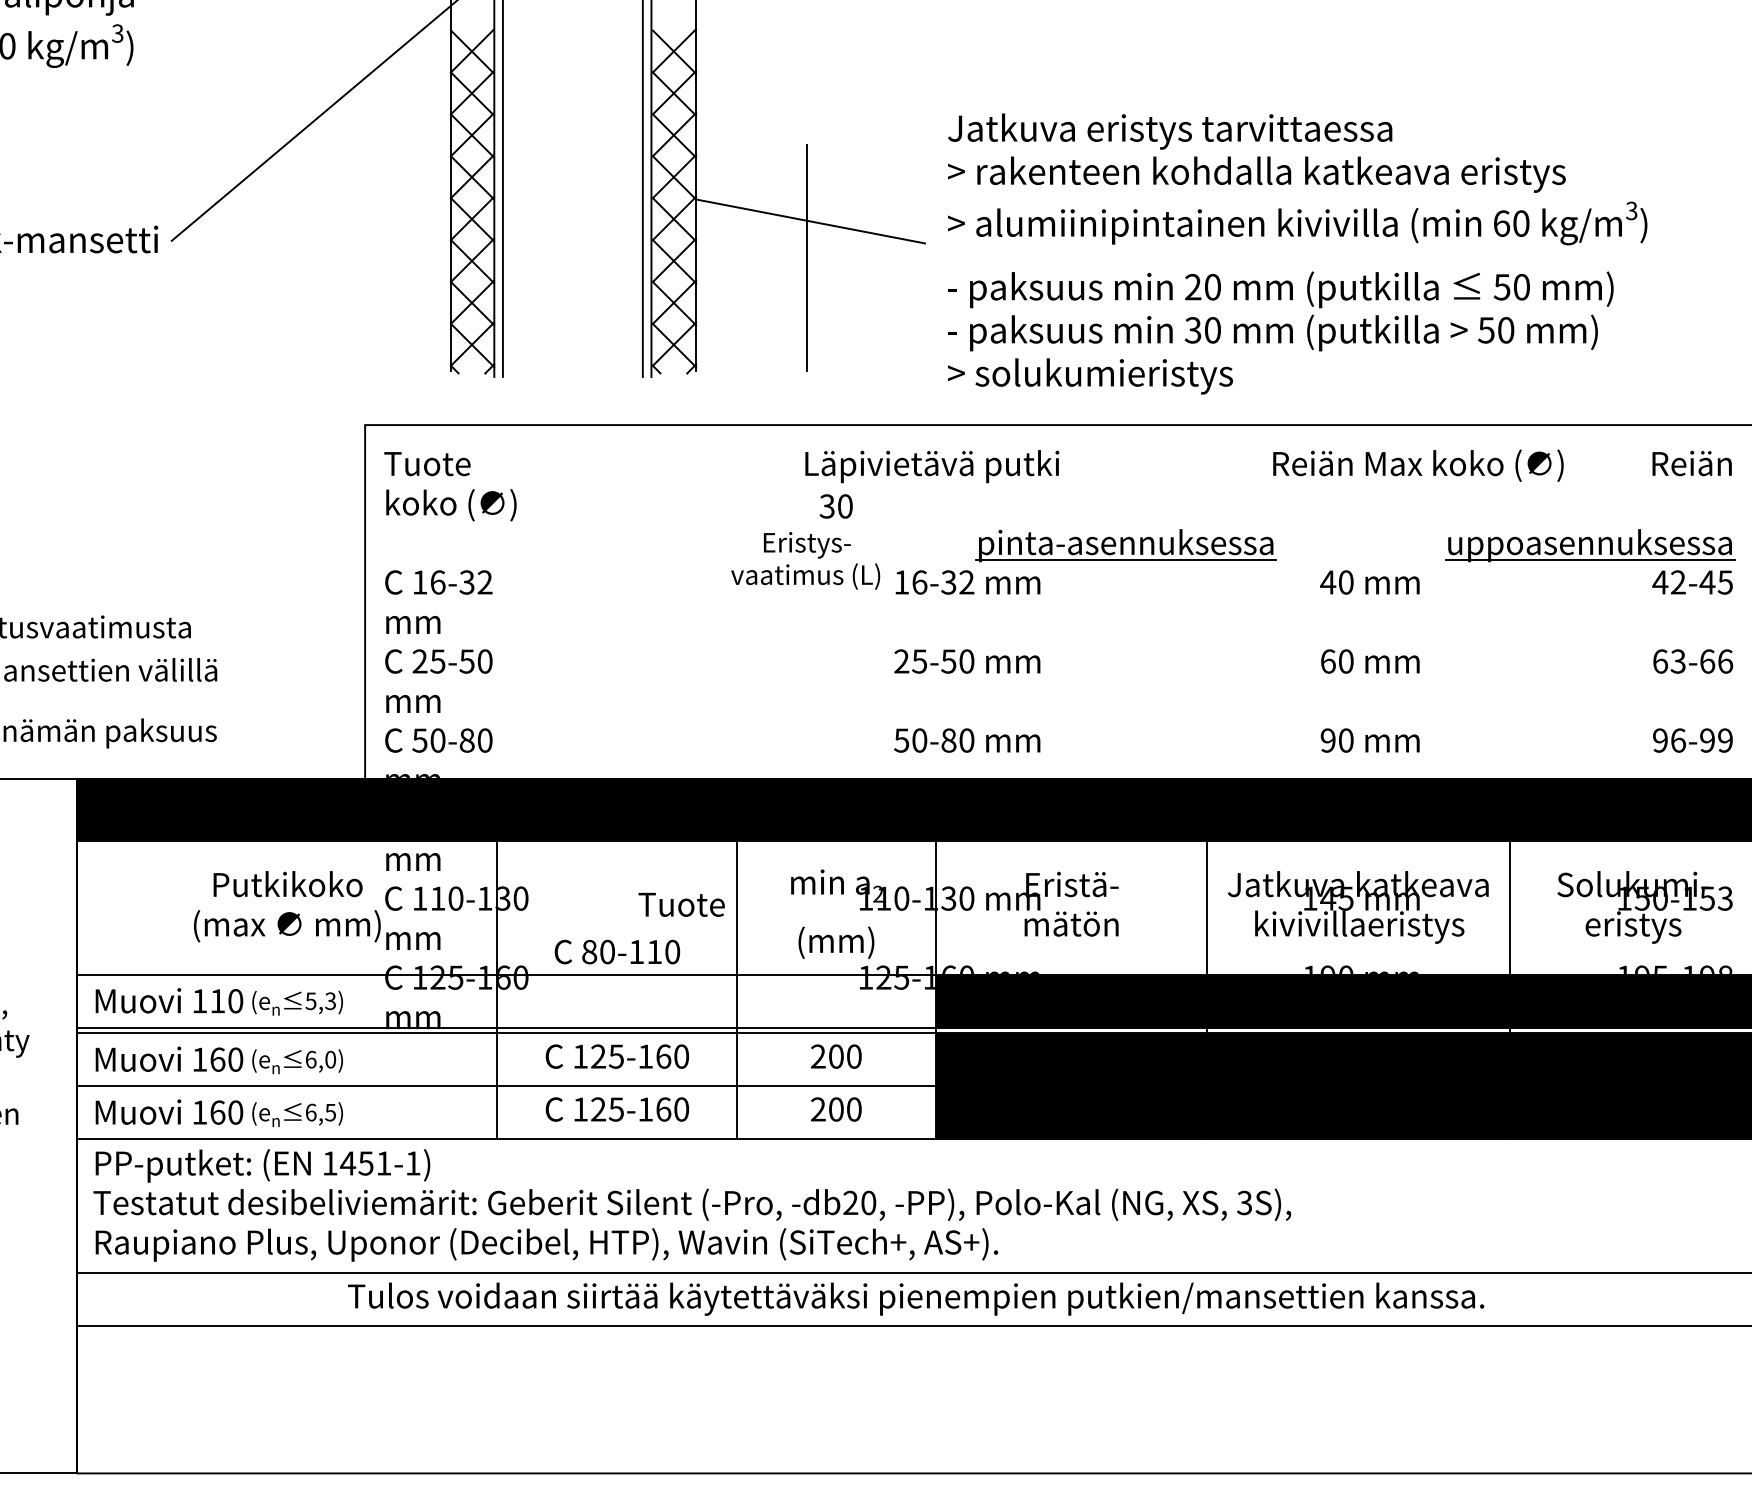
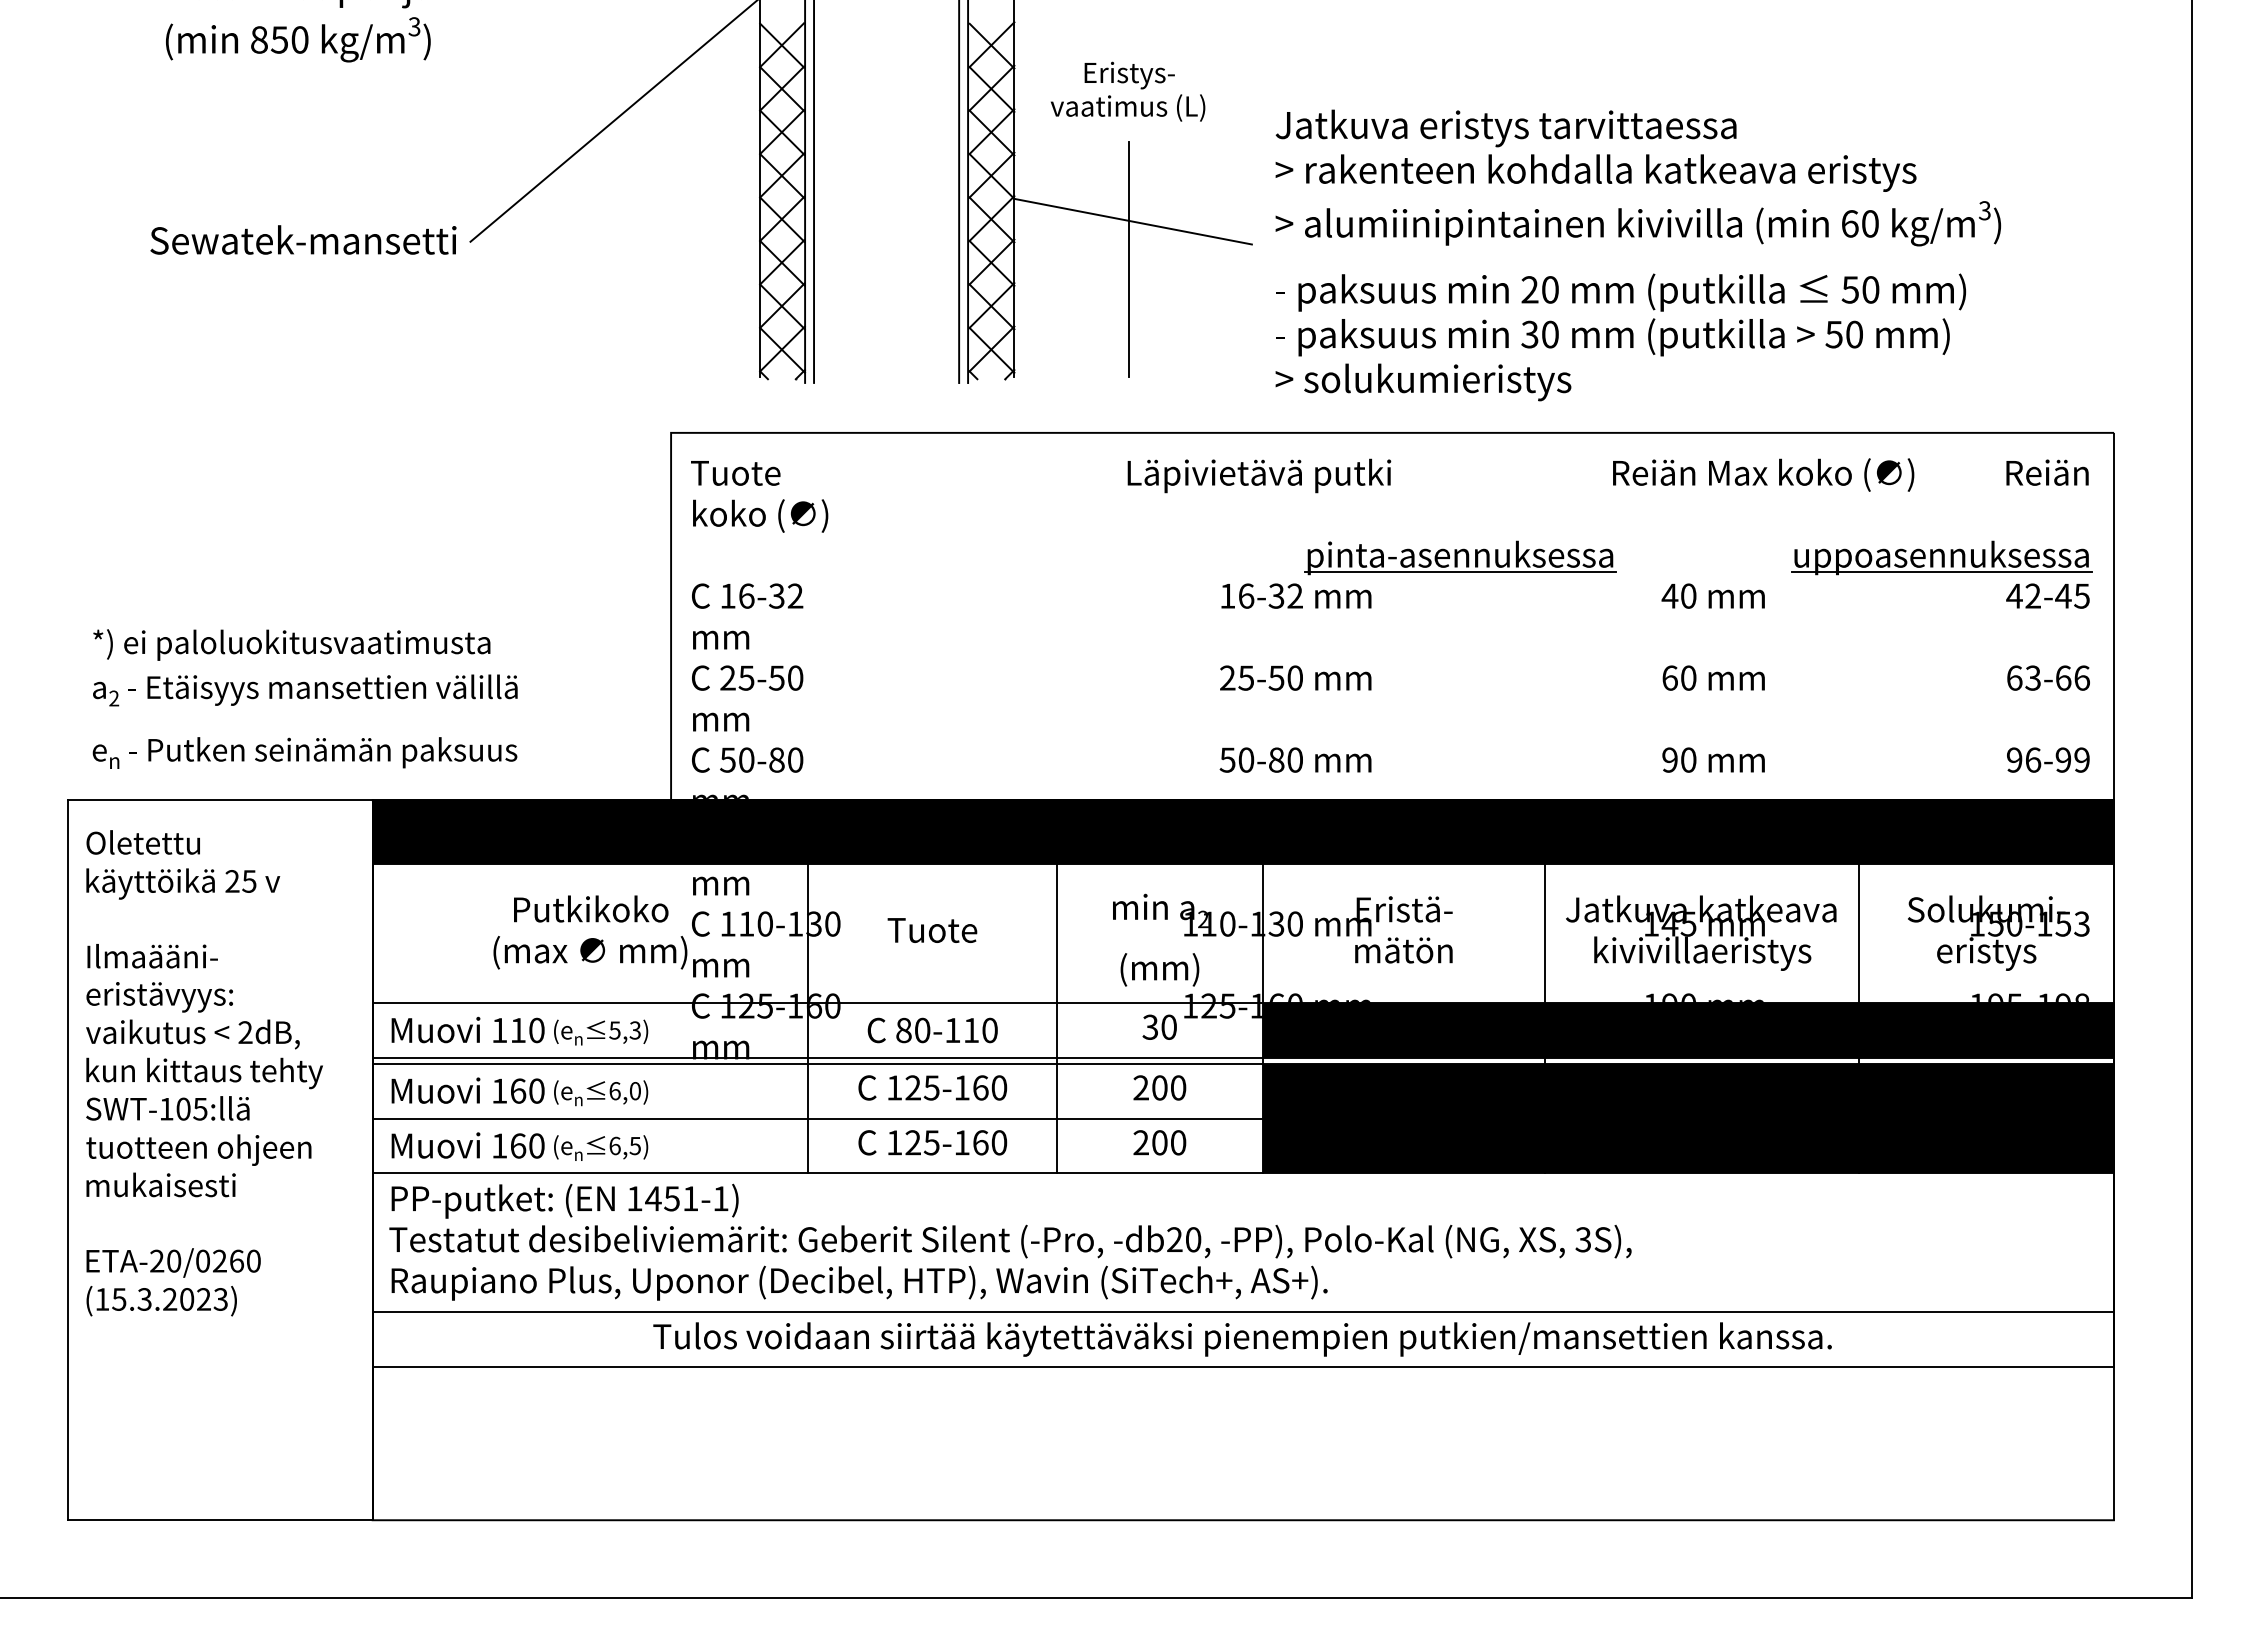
text: (835, 505) -> (1159, 1026), moved
text: (806, 560) -> (1128, 91), moved
text: (681, 904) -> (932, 930), moved
text: (617, 952) -> (932, 1030), moved

